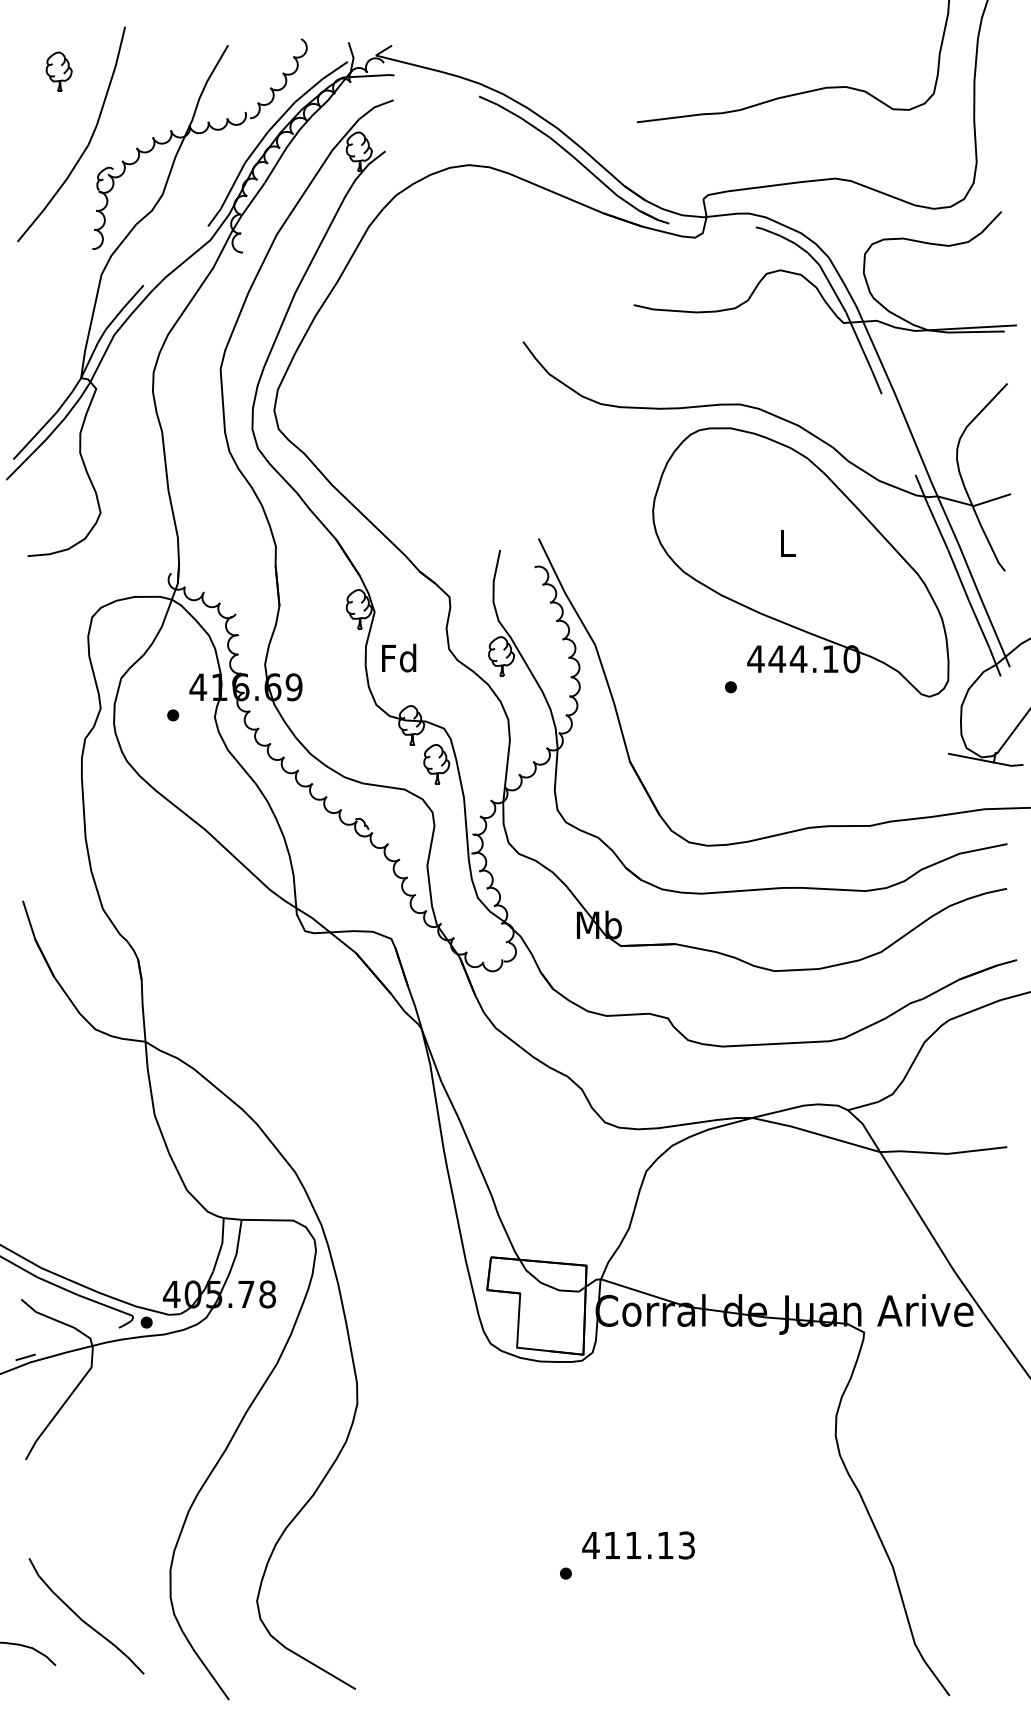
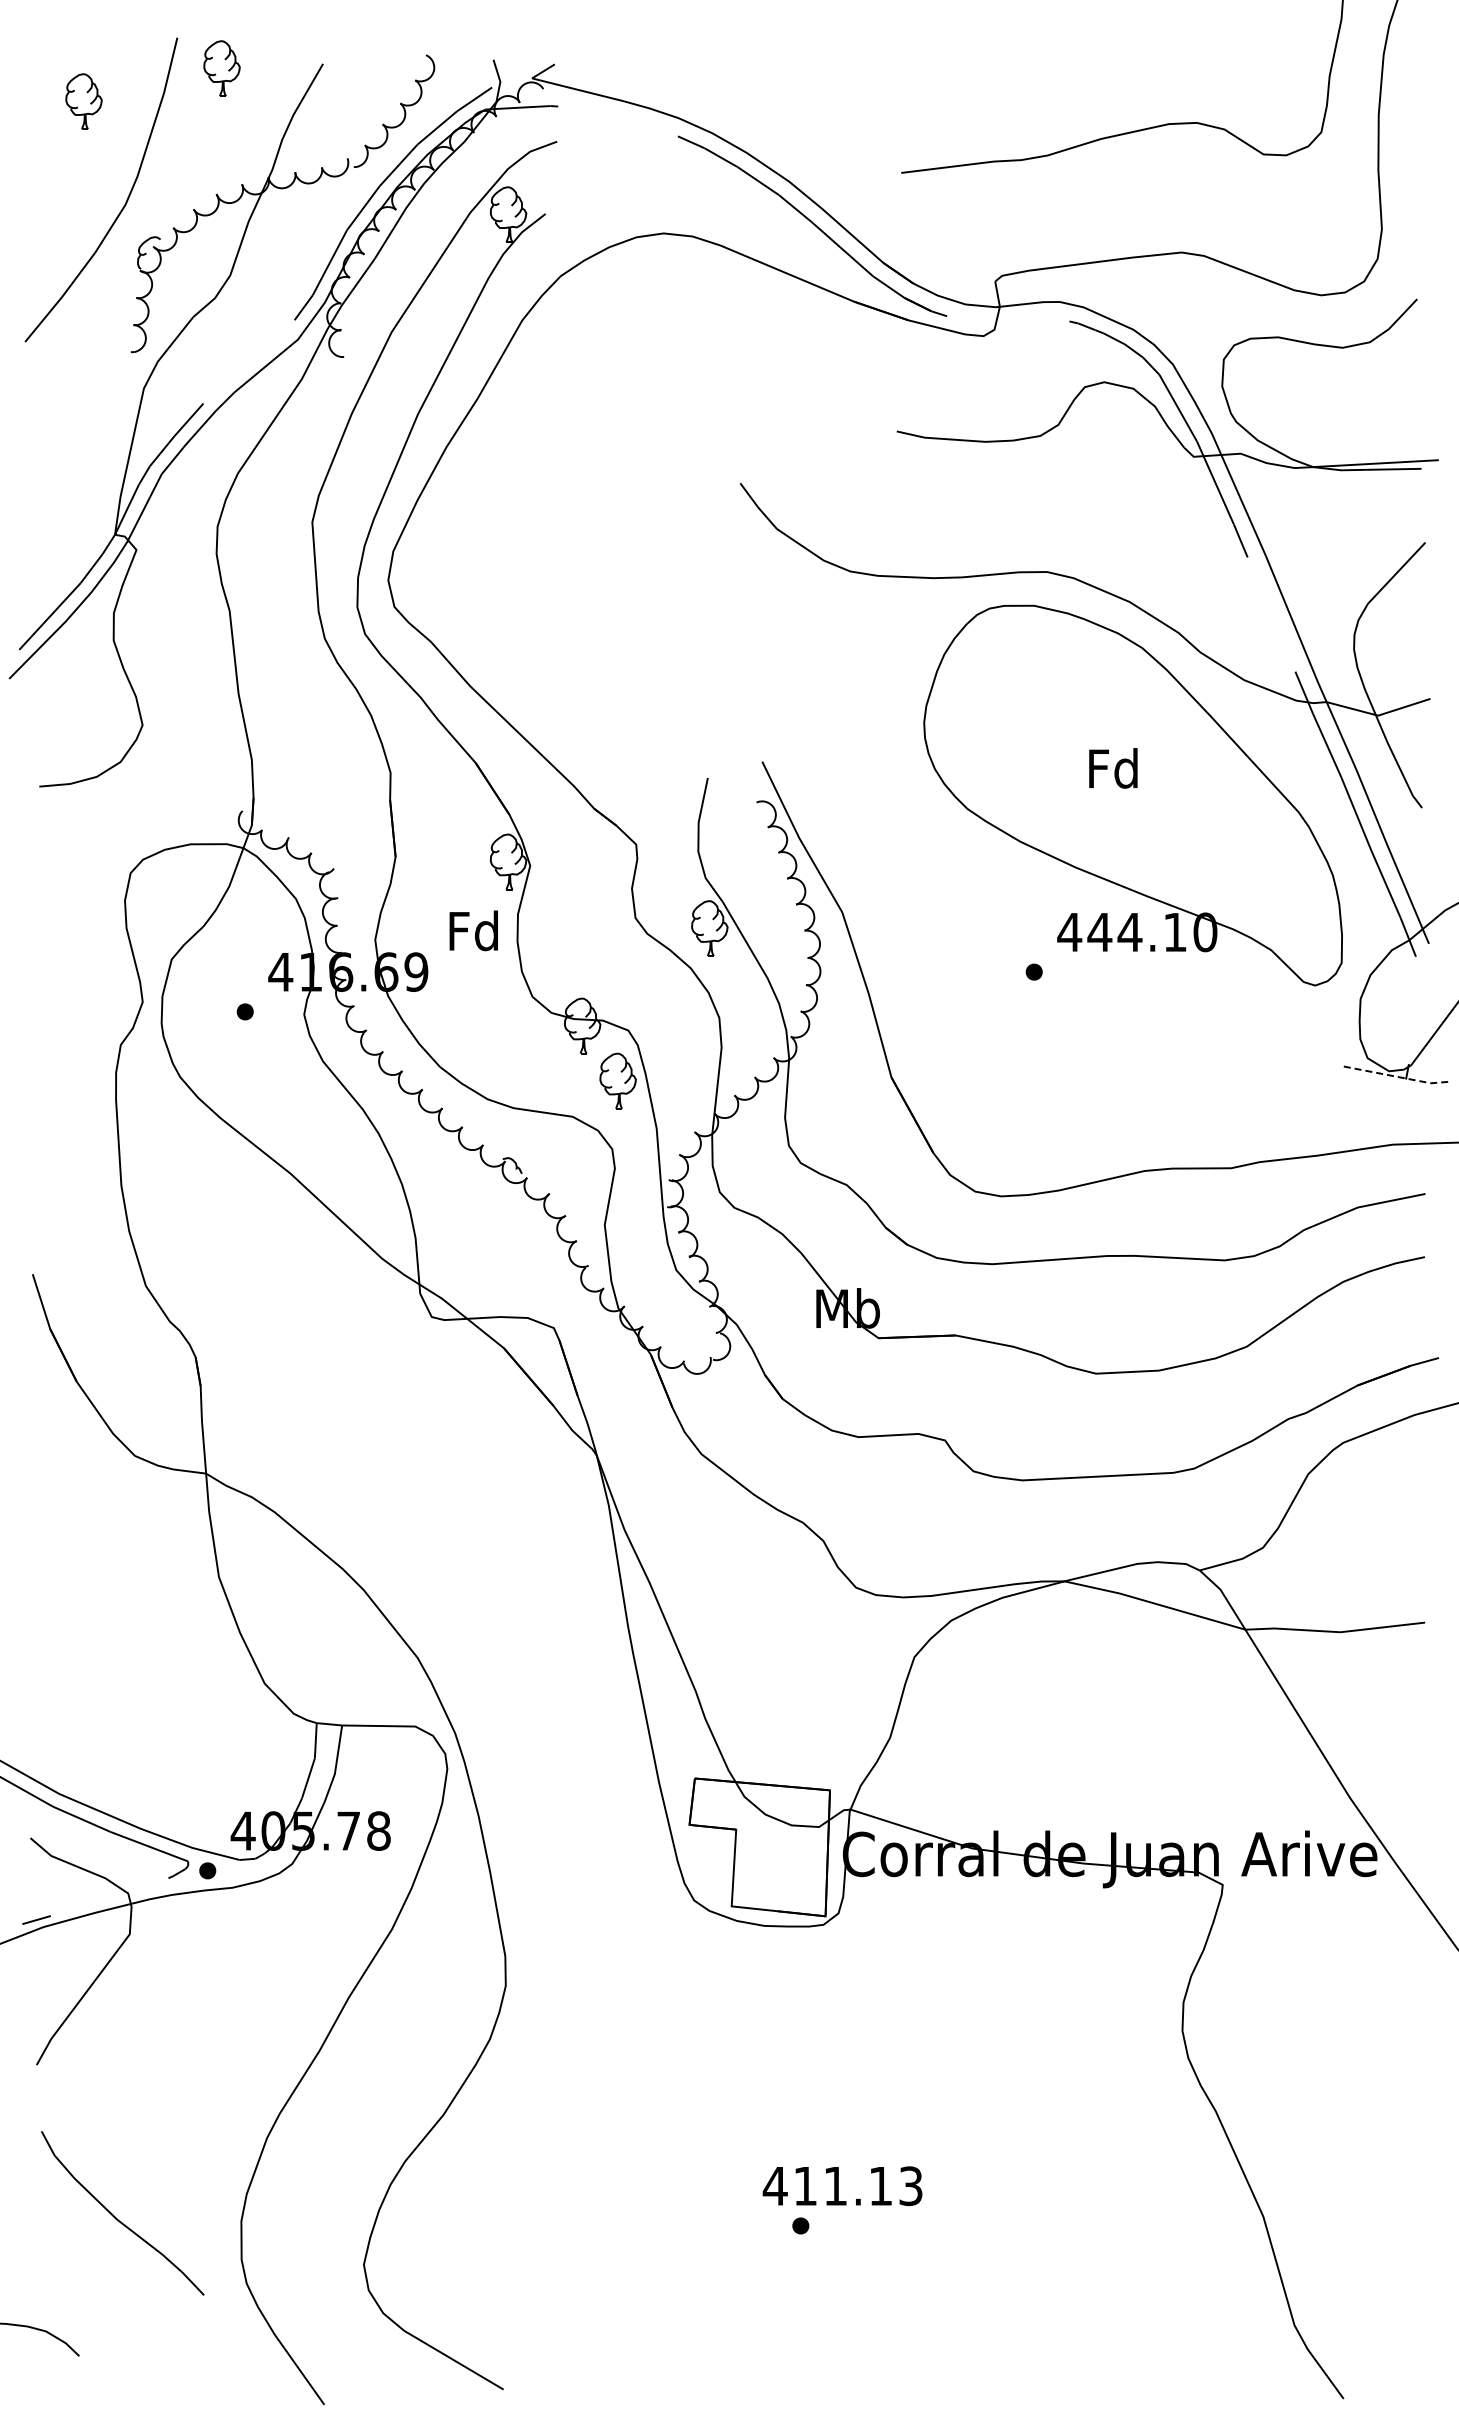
part: (156, 48) -> (221, 68), added
text: (786, 543) -> (1113, 768), L -> Fd
text: (398, 657) -> (473, 930), moved
line: (985, 761) -> (1394, 1076), solid -> dashed
text: (638, 1545) -> (842, 2186), moved
curve: (82, 1619) -> (117, 2218), moved

